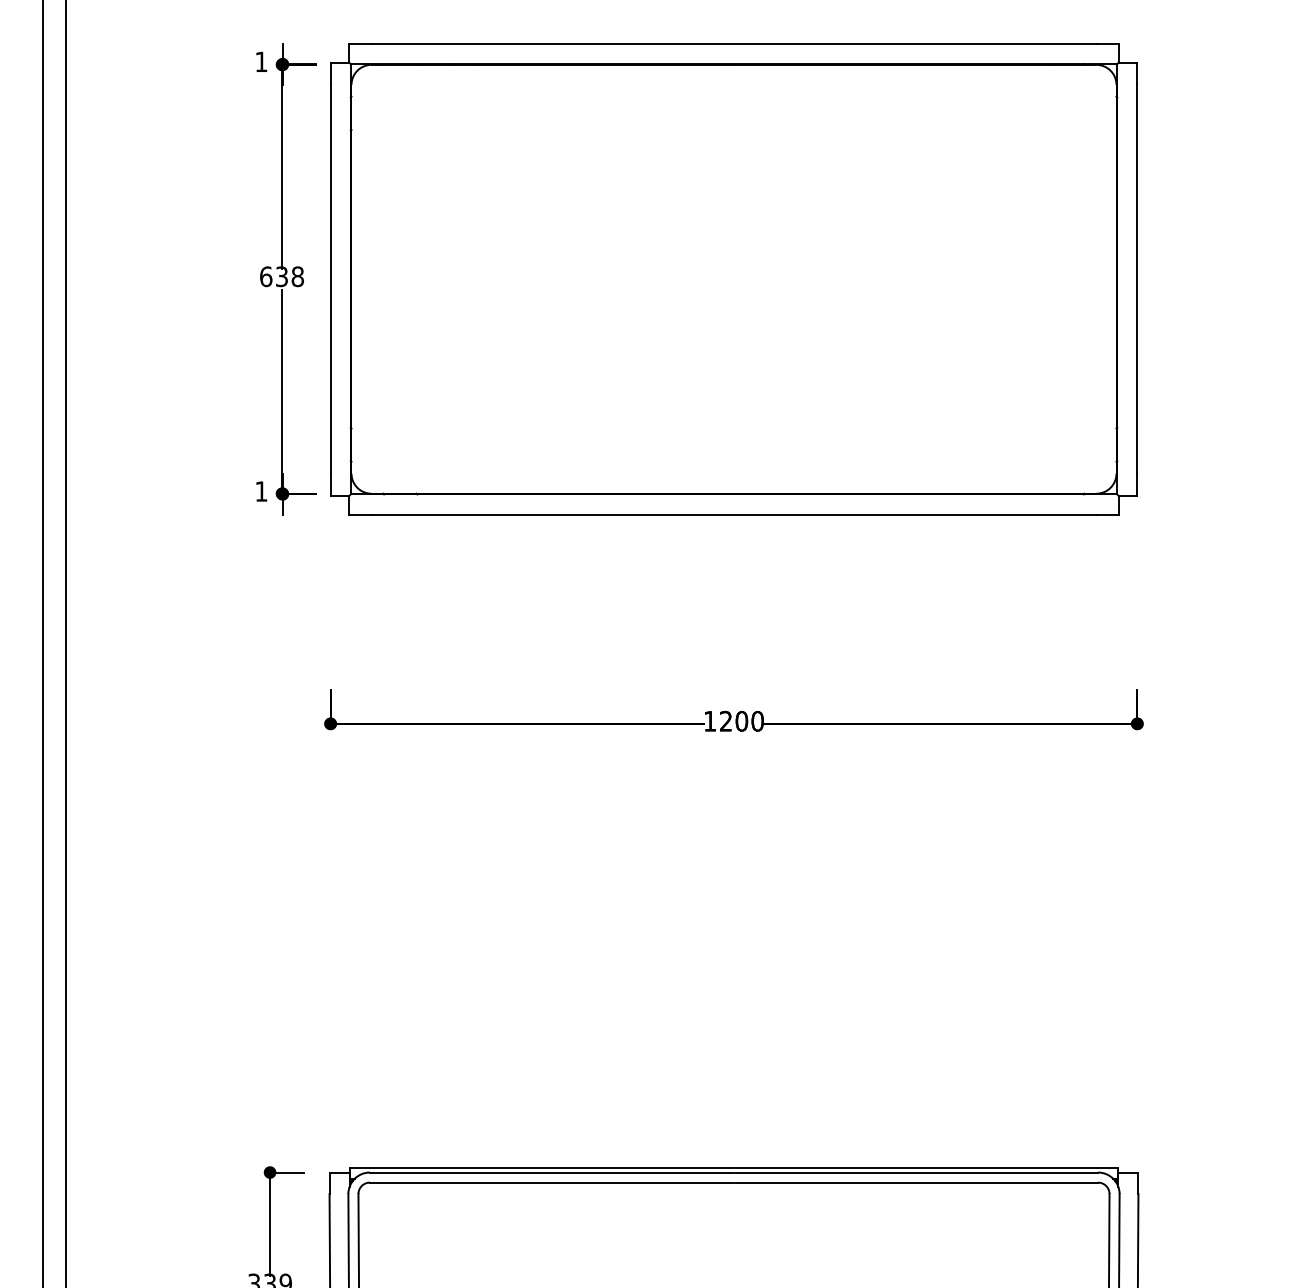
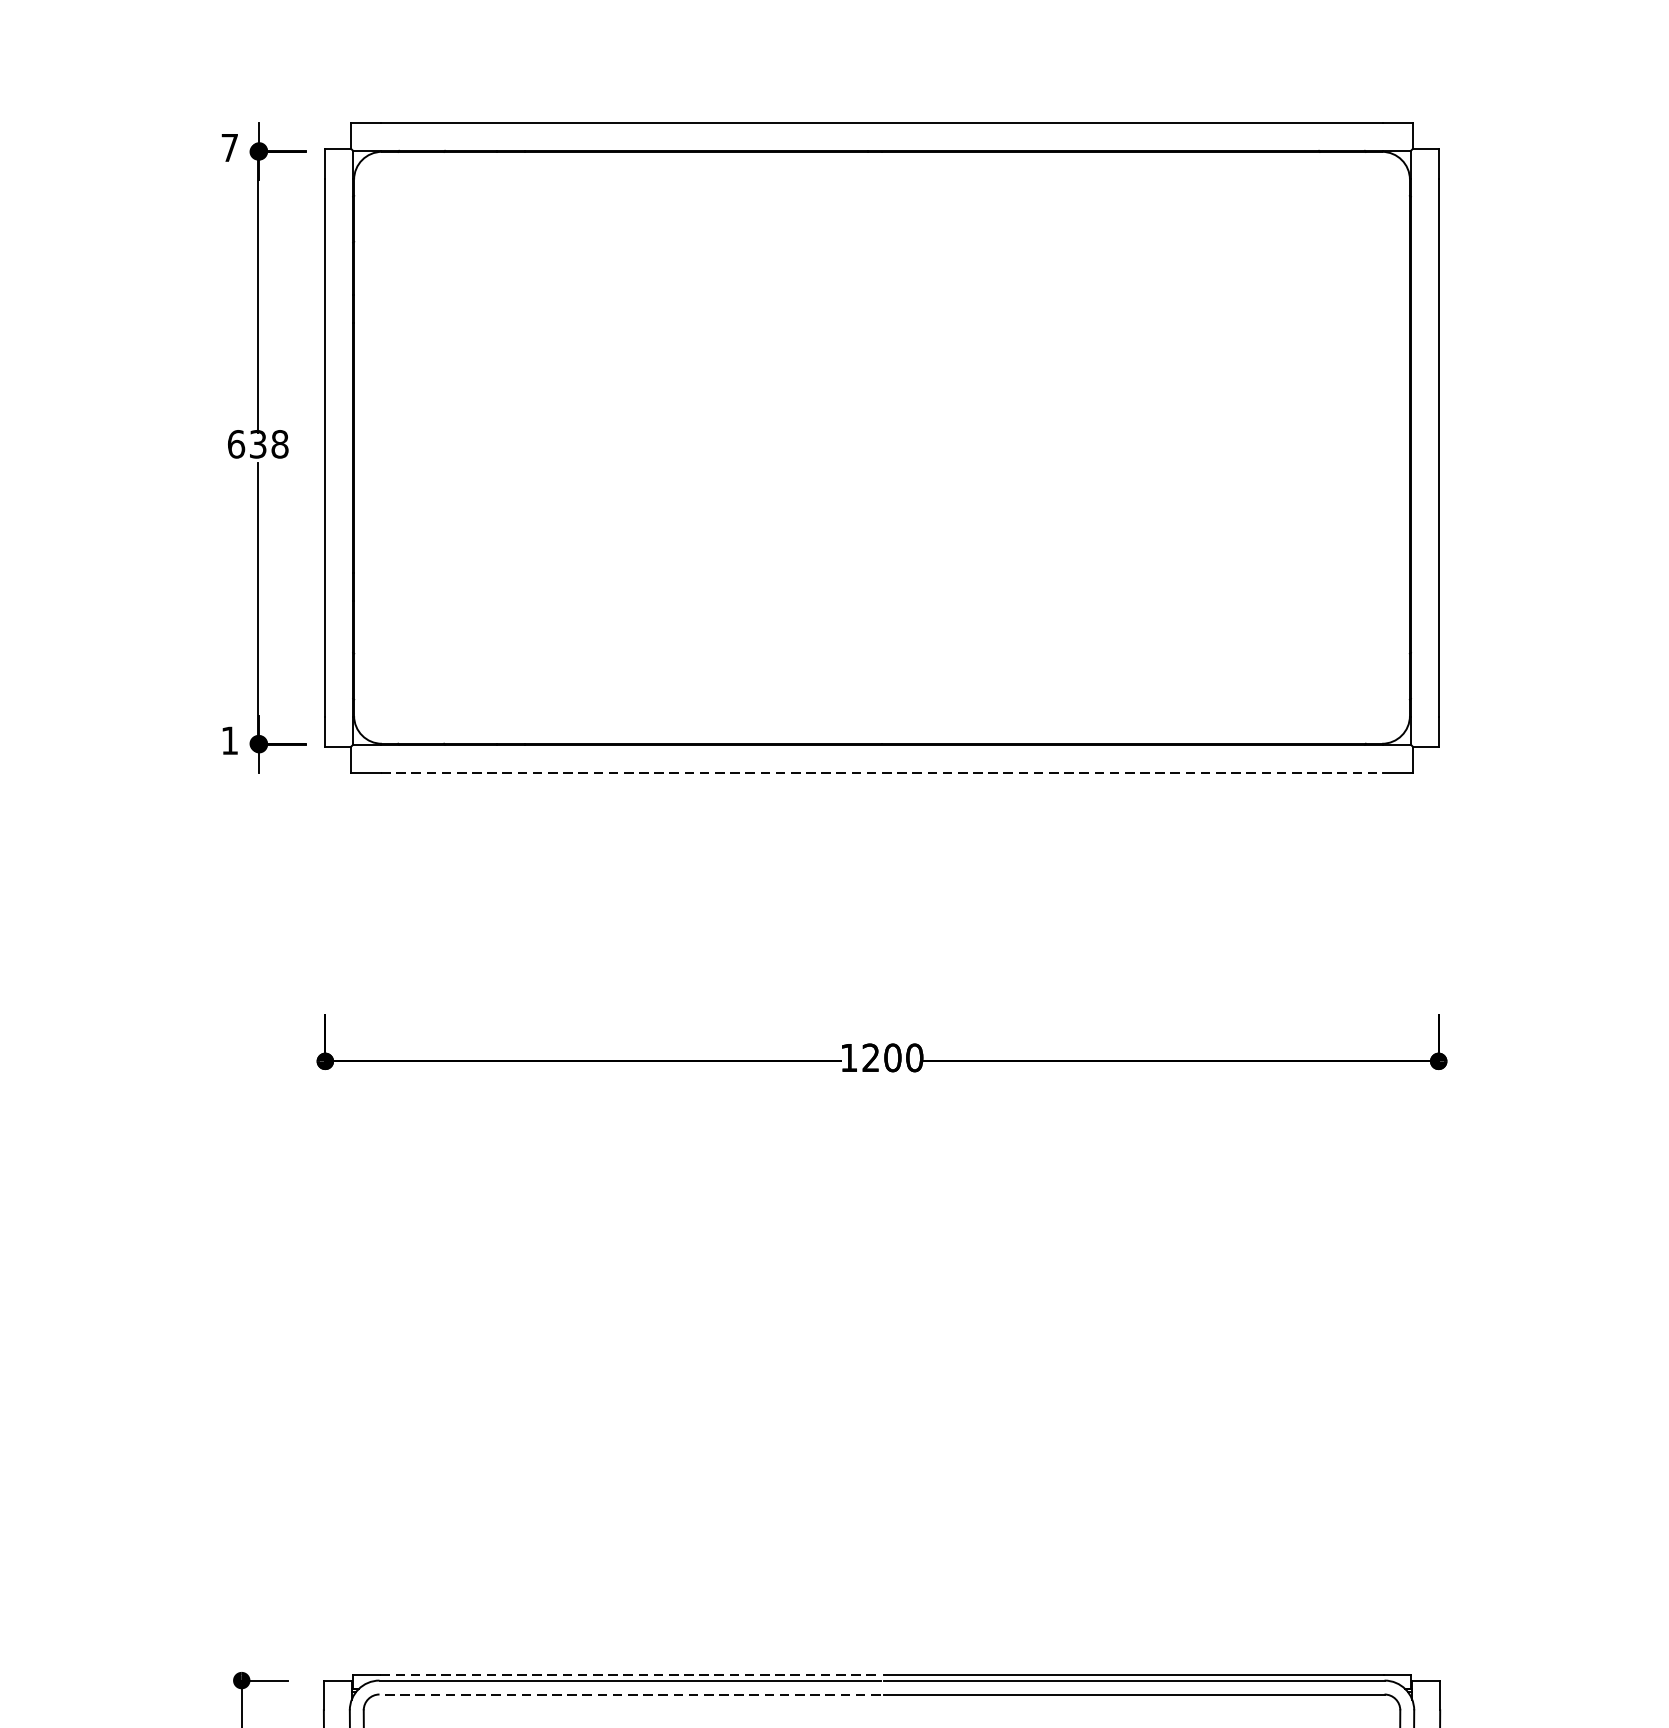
text: (261, 61) -> (229, 147), 1 -> 7
line: (734, 514) -> (882, 772), solid -> dashed
line: (552, 1168) -> (631, 1675), solid -> dashed
line: (551, 1182) -> (630, 1694), solid -> dashed

